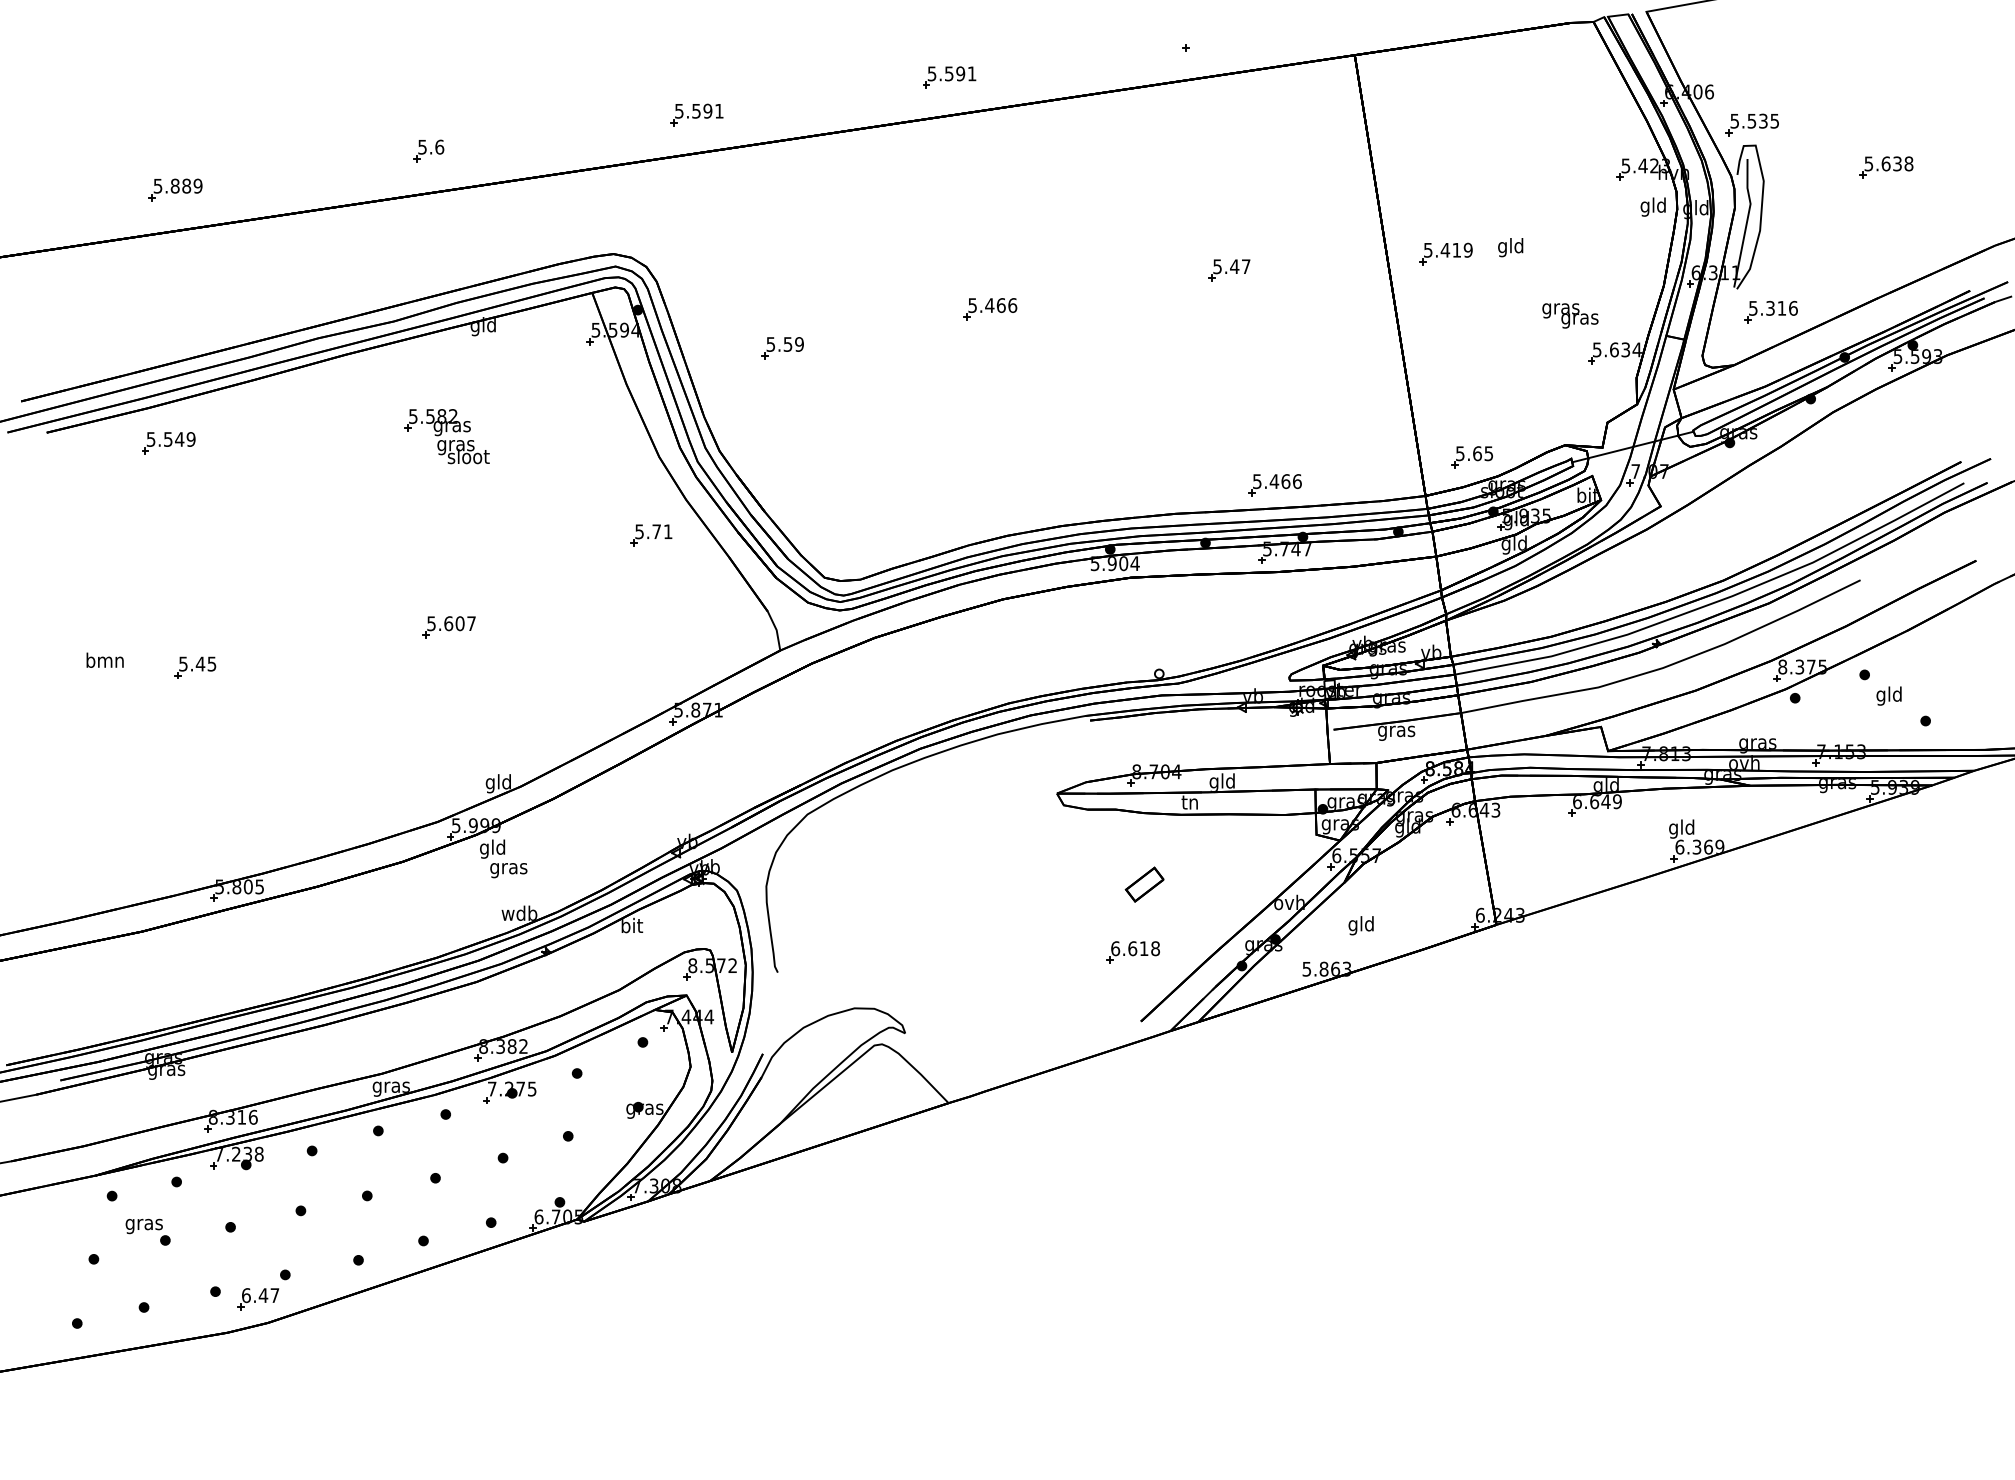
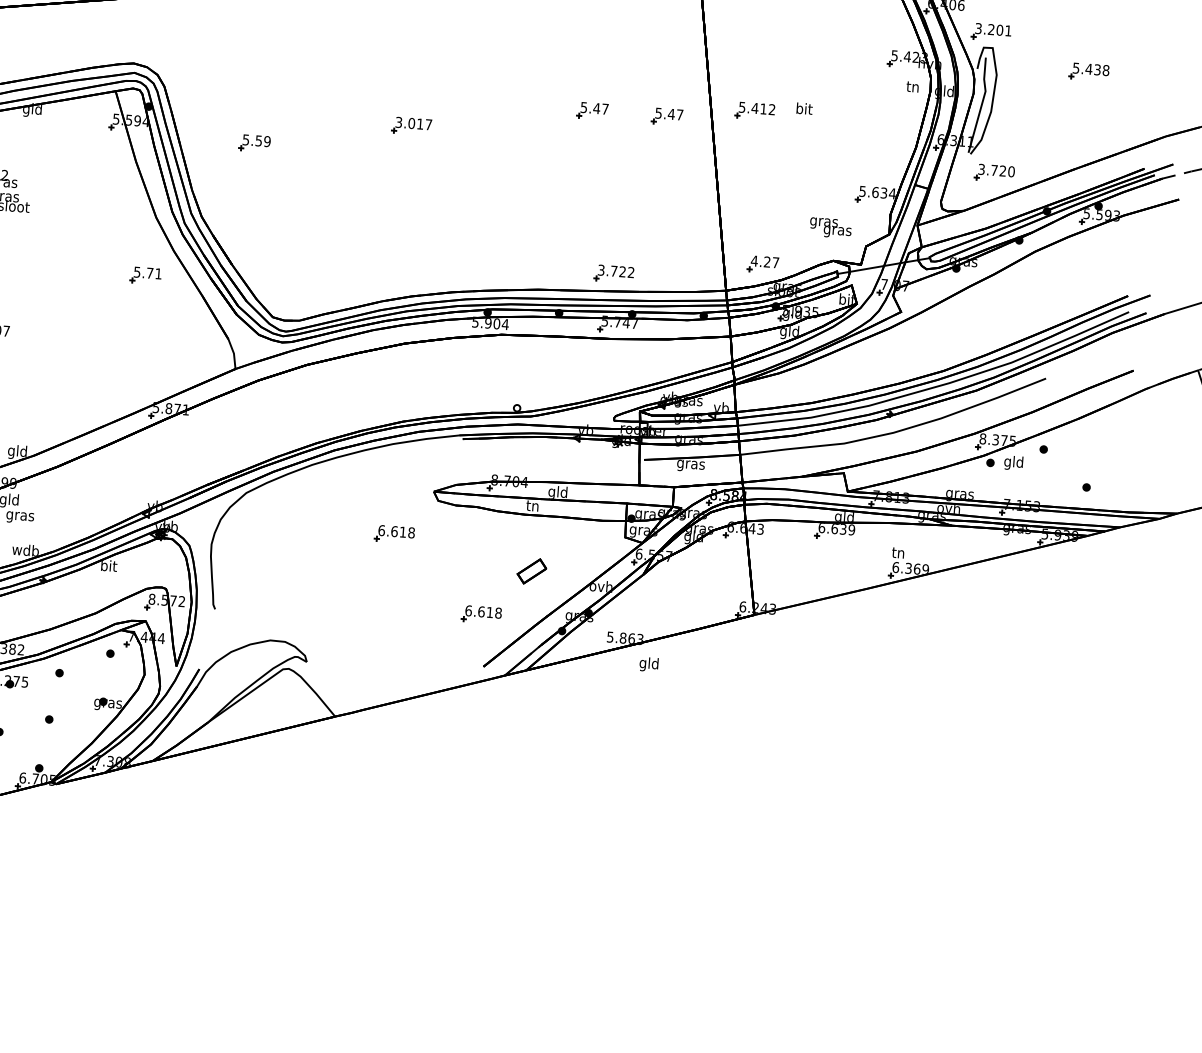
text: (1754, 120) -> (993, 29), 5.535 -> 3.201
text: (1885, 163) -> (1088, 68), 5.638 -> 5.438
text: (1652, 206) -> (912, 87), gld -> tn
text: (1510, 247) -> (803, 110), gld -> bit
text: (1467, 250) -> (771, 109), 5.419 -> 5.412
part: (1329, 270) -> (667, 116), added
text: (992, 305) -> (413, 123), 5.466 -> 3.017
text: (1773, 307) -> (996, 169), 5.316 -> 3.720
text: (1570, 315) -> (830, 227), moved
text: (1474, 453) -> (765, 261), 5.65 -> 4.27
text: (1277, 481) -> (616, 271), 5.466 -> 3.722
text: (1888, 695) -> (1013, 462), moved
text: (1605, 801) -> (842, 529), 6.649 -> 6.639
text: (1681, 828) -> (898, 553), gld -> tn
part: (1008, 854) -> (394, 534), added
part: (1144, 884) -> (531, 571), moved
text: (1360, 925) -> (648, 664), moved

